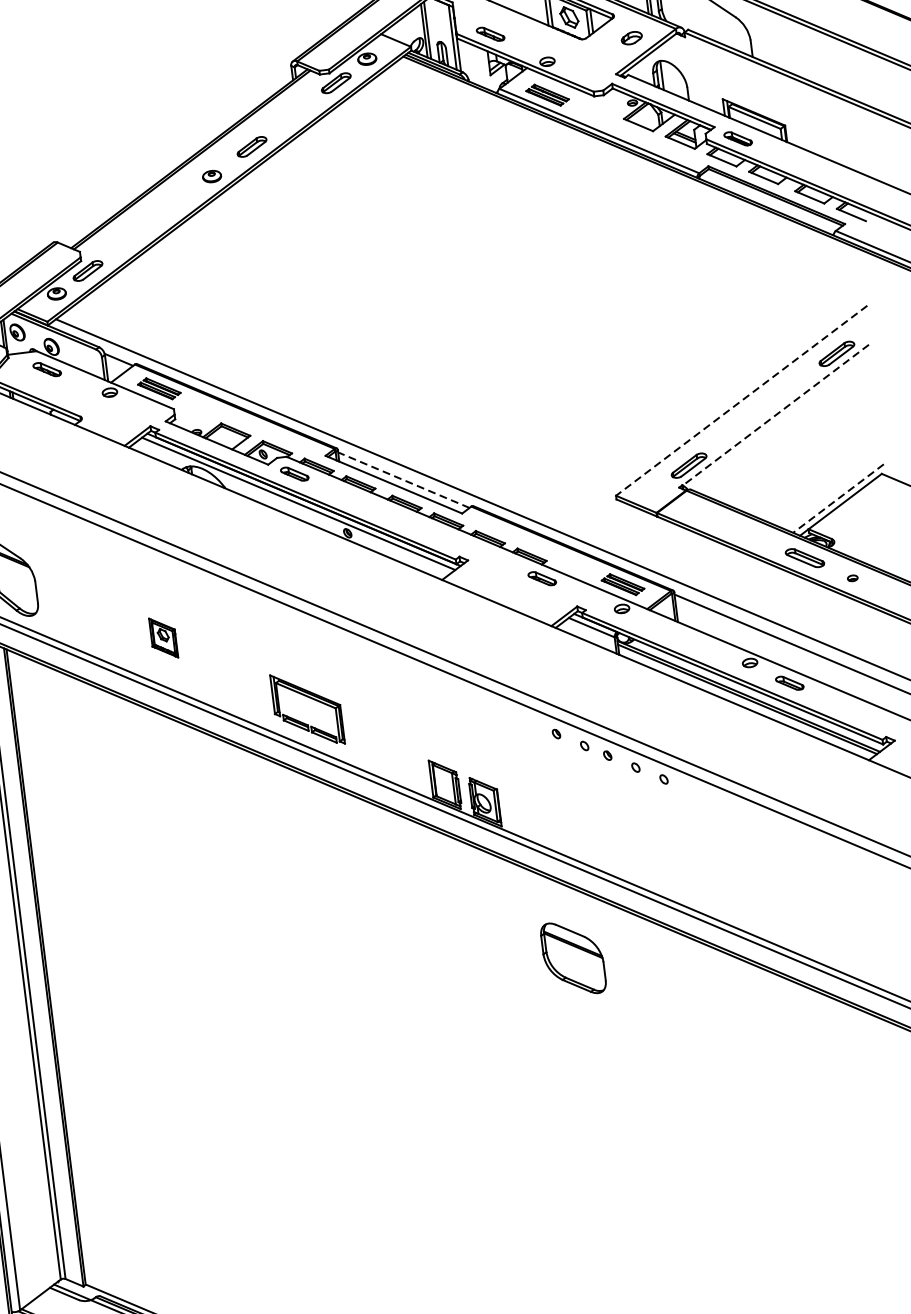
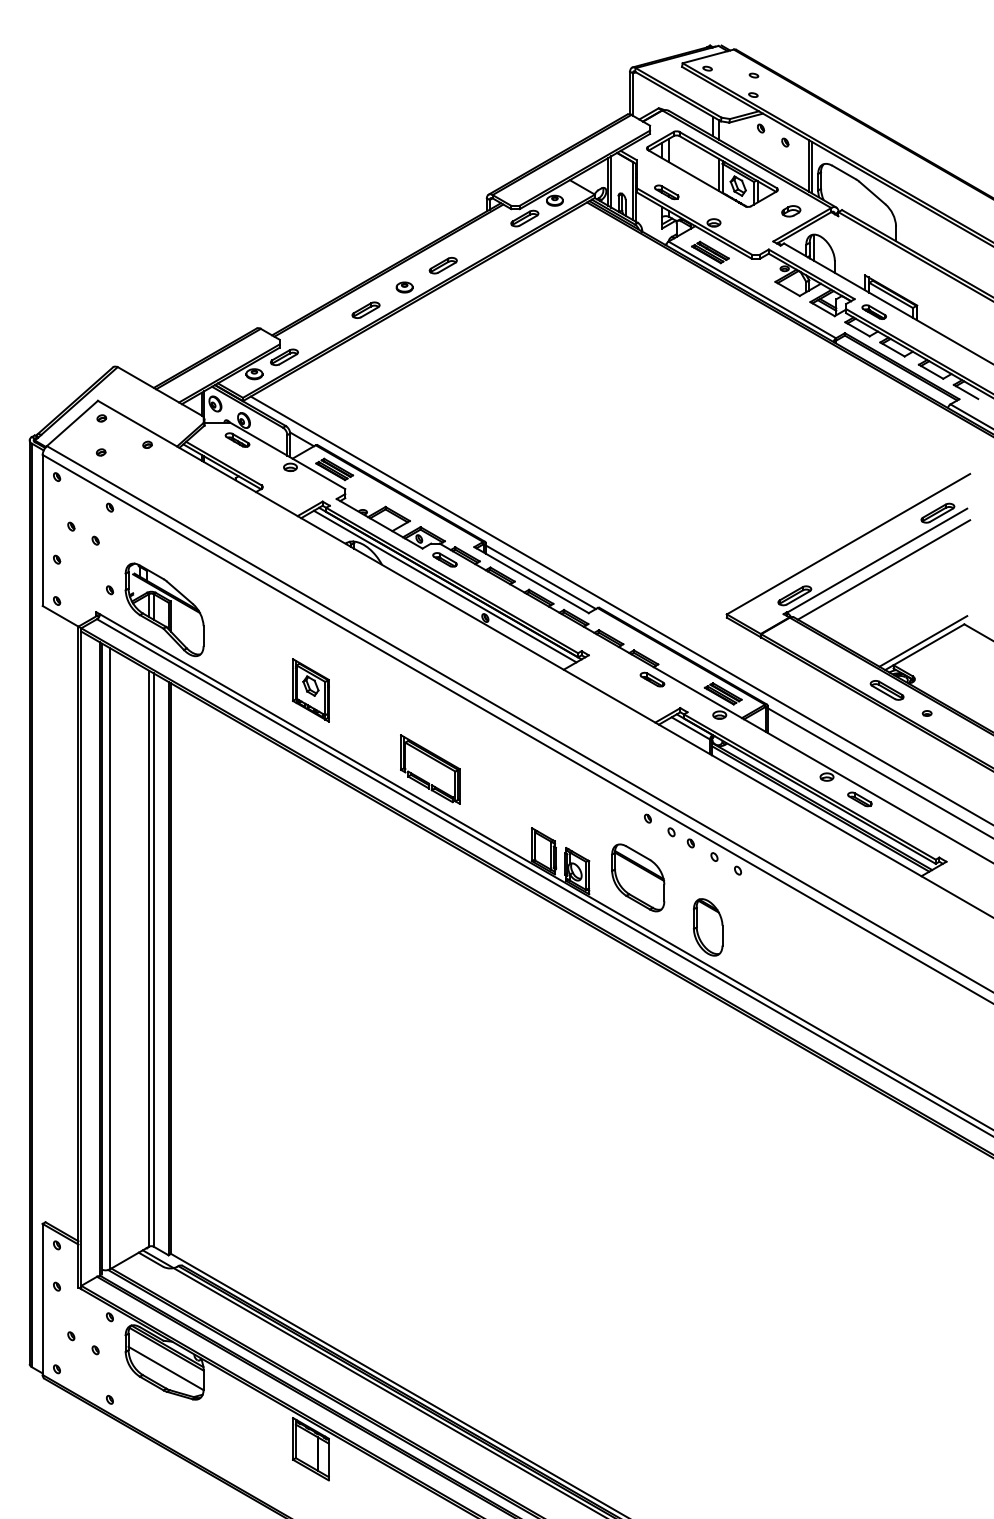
part: (171, 206) -> (365, 309), added
line: (741, 401) -> (848, 544), dashed -> solid
line: (775, 415) -> (876, 560), dashed -> solid
line: (784, 424) -> (883, 569), added
line: (403, 480) -> (540, 577), dashed -> solid
line: (838, 498) -> (923, 641), dashed -> solid
part: (163, 638) -> (310, 690), size x1.67
part: (637, 846) -> (707, 927), added
part: (573, 957) -> (638, 877), moved

